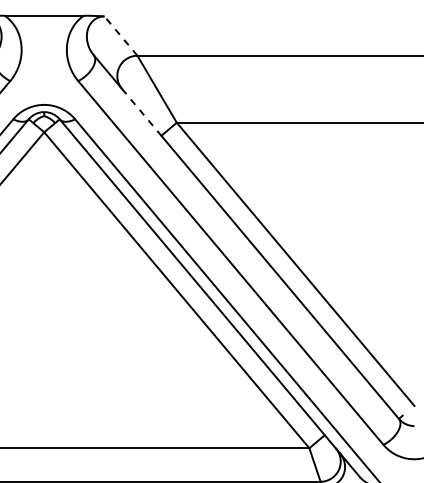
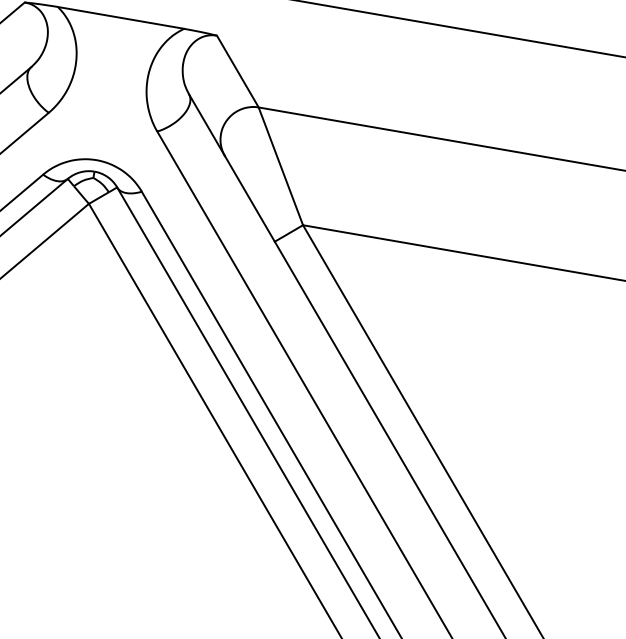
line: (120, 36) -> (236, 72), dashed -> solid
line: (141, 112) -> (249, 199), dashed -> solid

